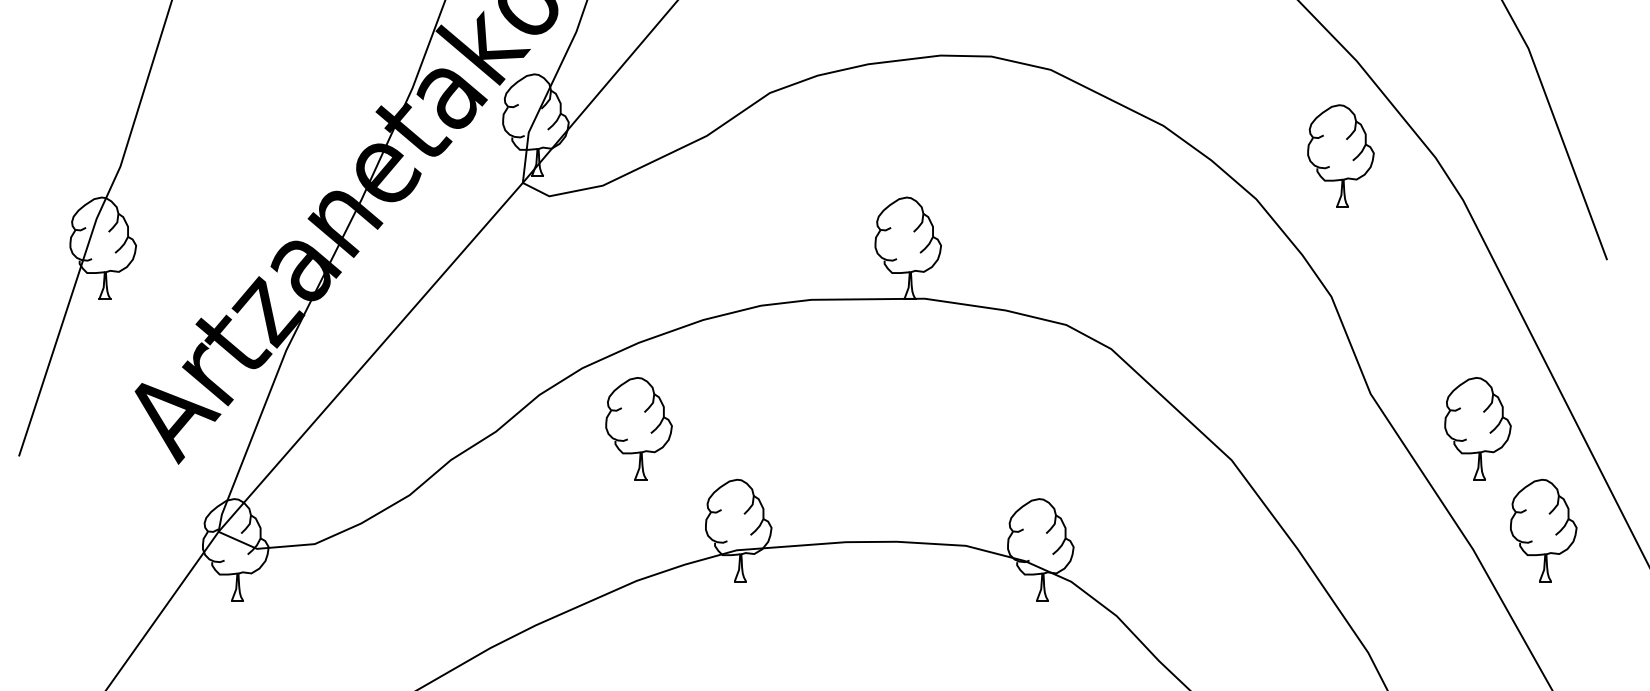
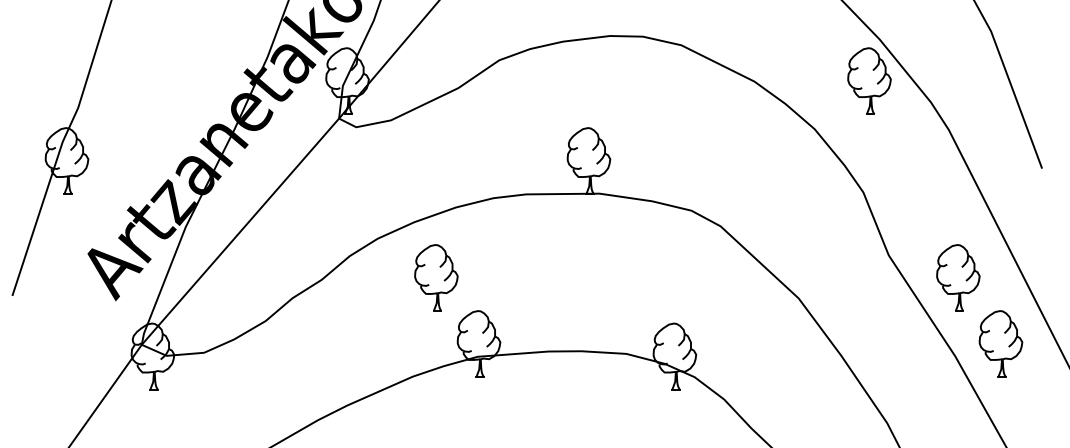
part: (1340, 155) -> (869, 80), moved
part: (639, 428) -> (436, 277), moved

